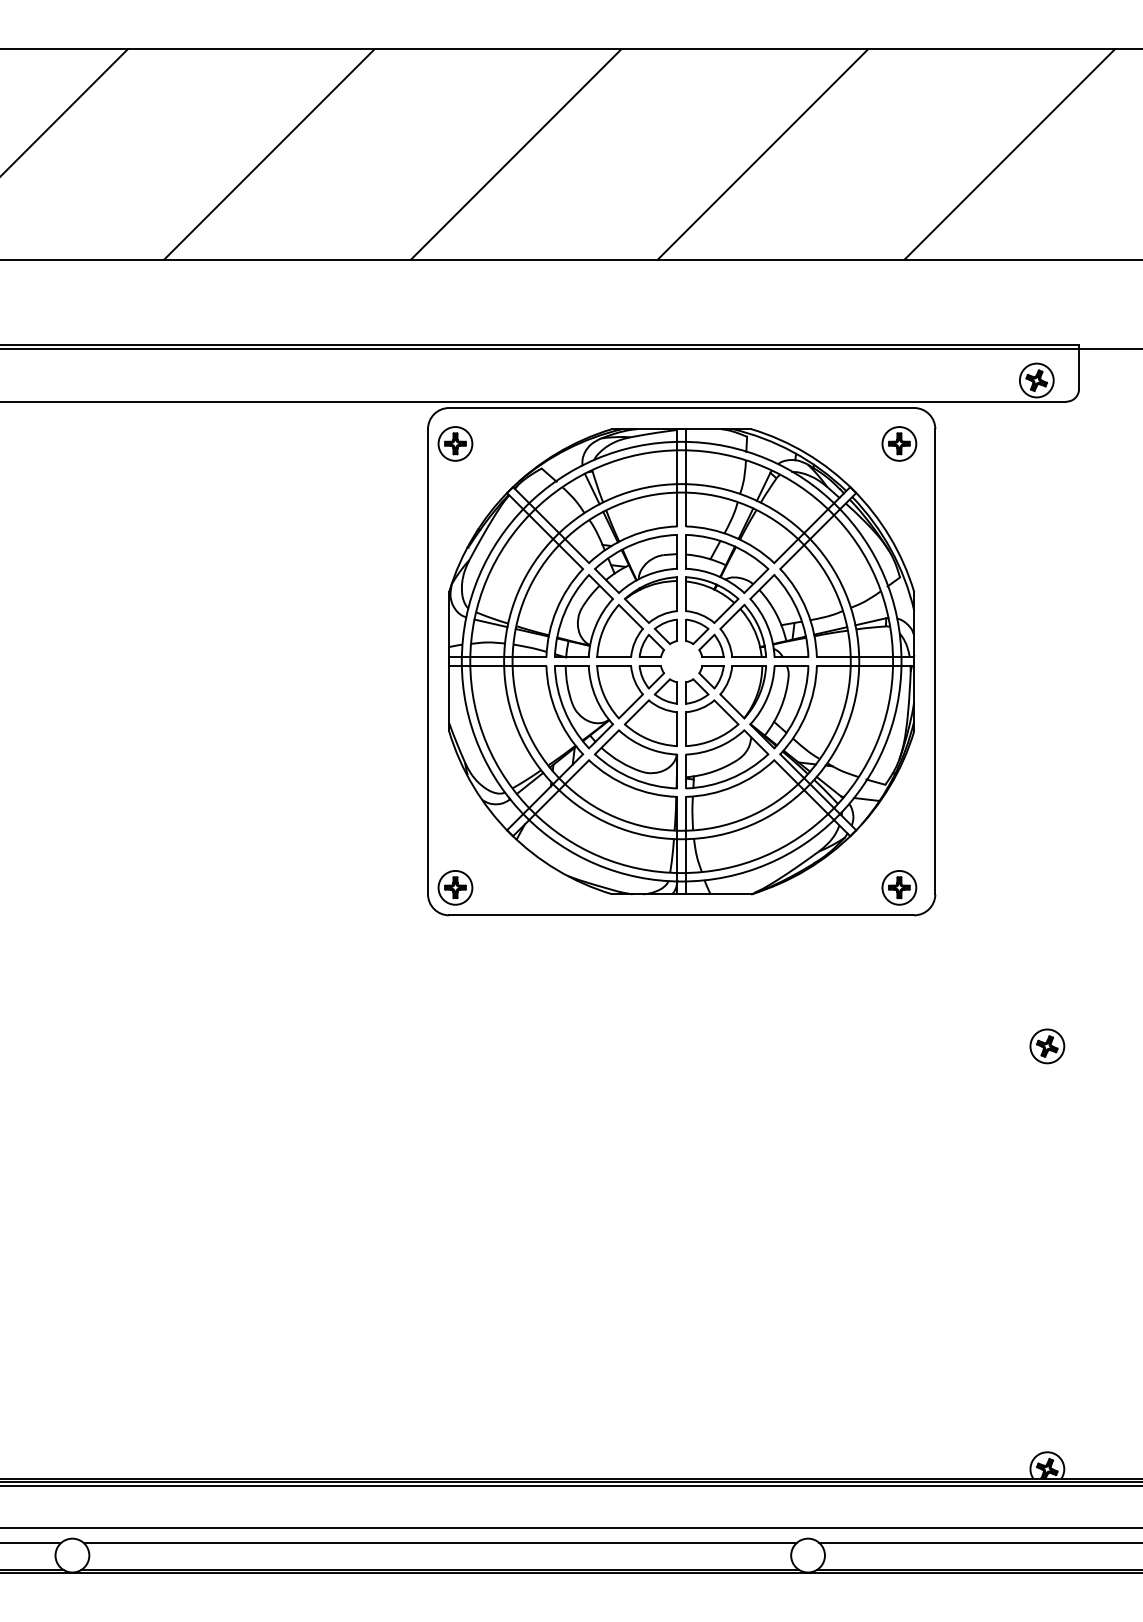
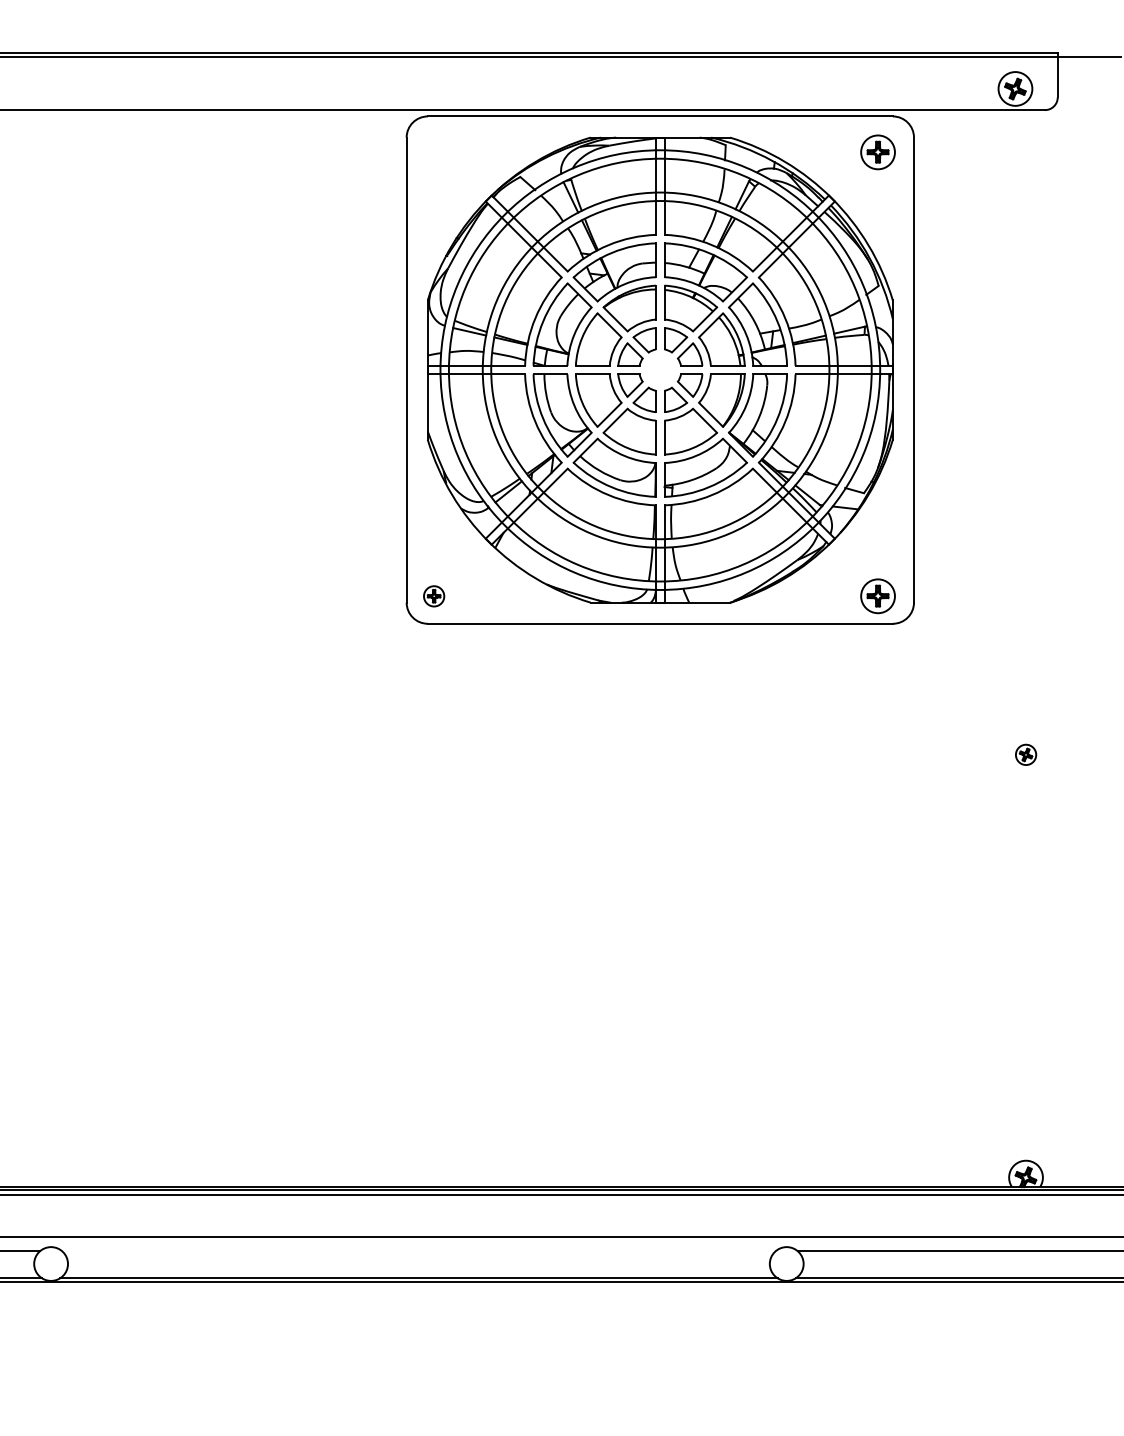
part: (455, 443) -> (434, 151), removed
part: (455, 887) -> (434, 595), size x0.6
part: (1047, 1046) -> (1026, 754), size x0.6
line: (439, 1542) -> (418, 1250), removed

